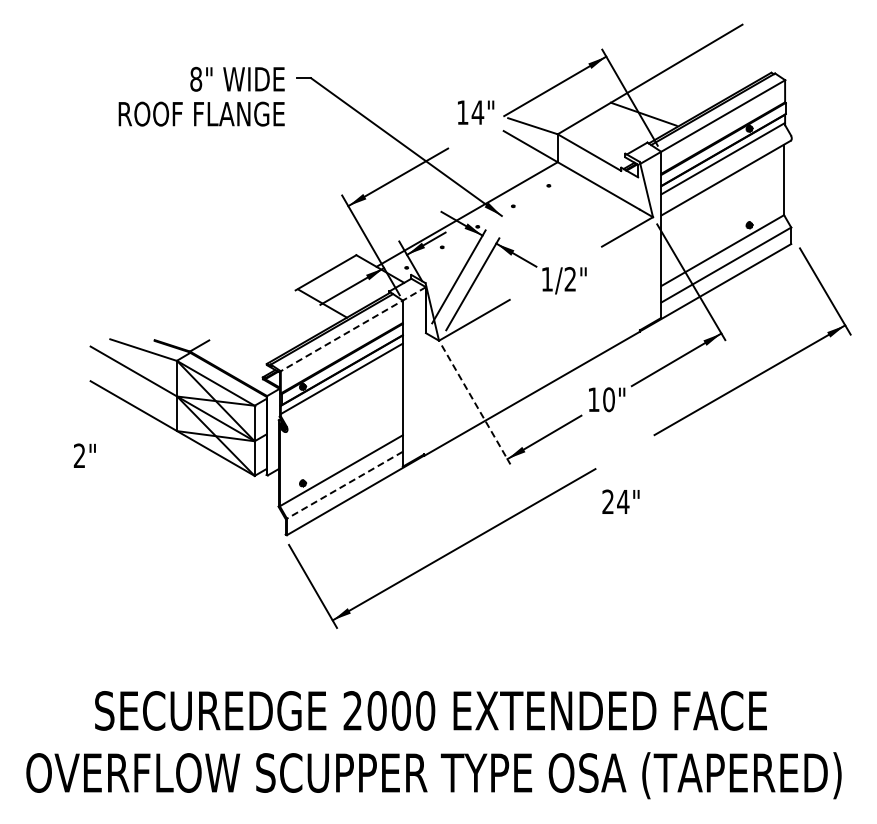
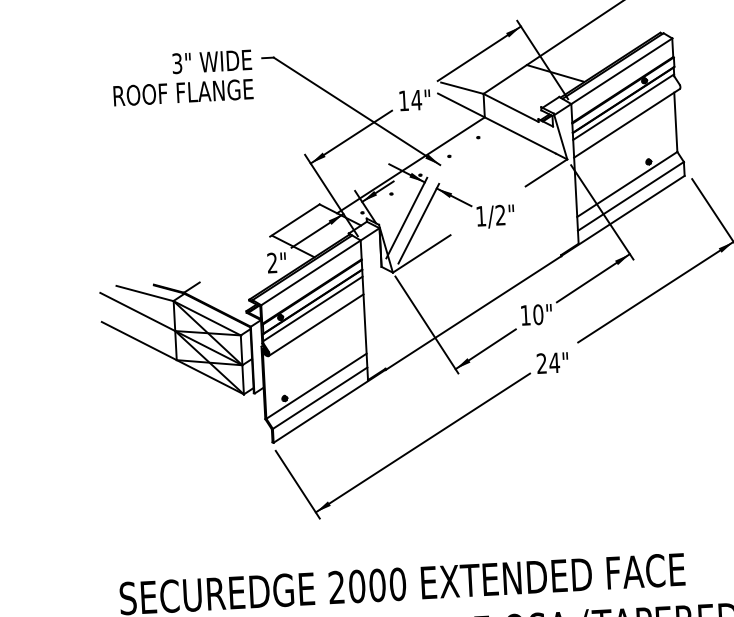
text: (196, 79) -> (177, 63), 8" -> 3"
text: (476, 112) -> (415, 100), moved
line: (353, 329) -> (320, 266), dashed -> solid
line: (344, 397) -> (315, 324), added
line: (476, 404) -> (427, 324), dashed -> solid
text: (84, 455) -> (276, 262), moved
line: (344, 485) -> (319, 398), dashed -> solid
text: (620, 501) -> (552, 362), moved

